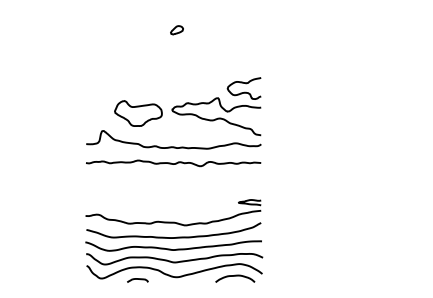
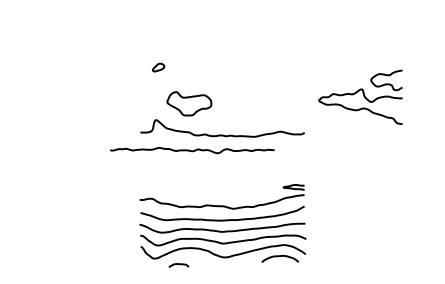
part: (176, 30) -> (158, 67), moved
part: (216, 105) -> (360, 96), moved
curve: (173, 163) -> (192, 150), moved
curve: (137, 279) -> (178, 264), moved

